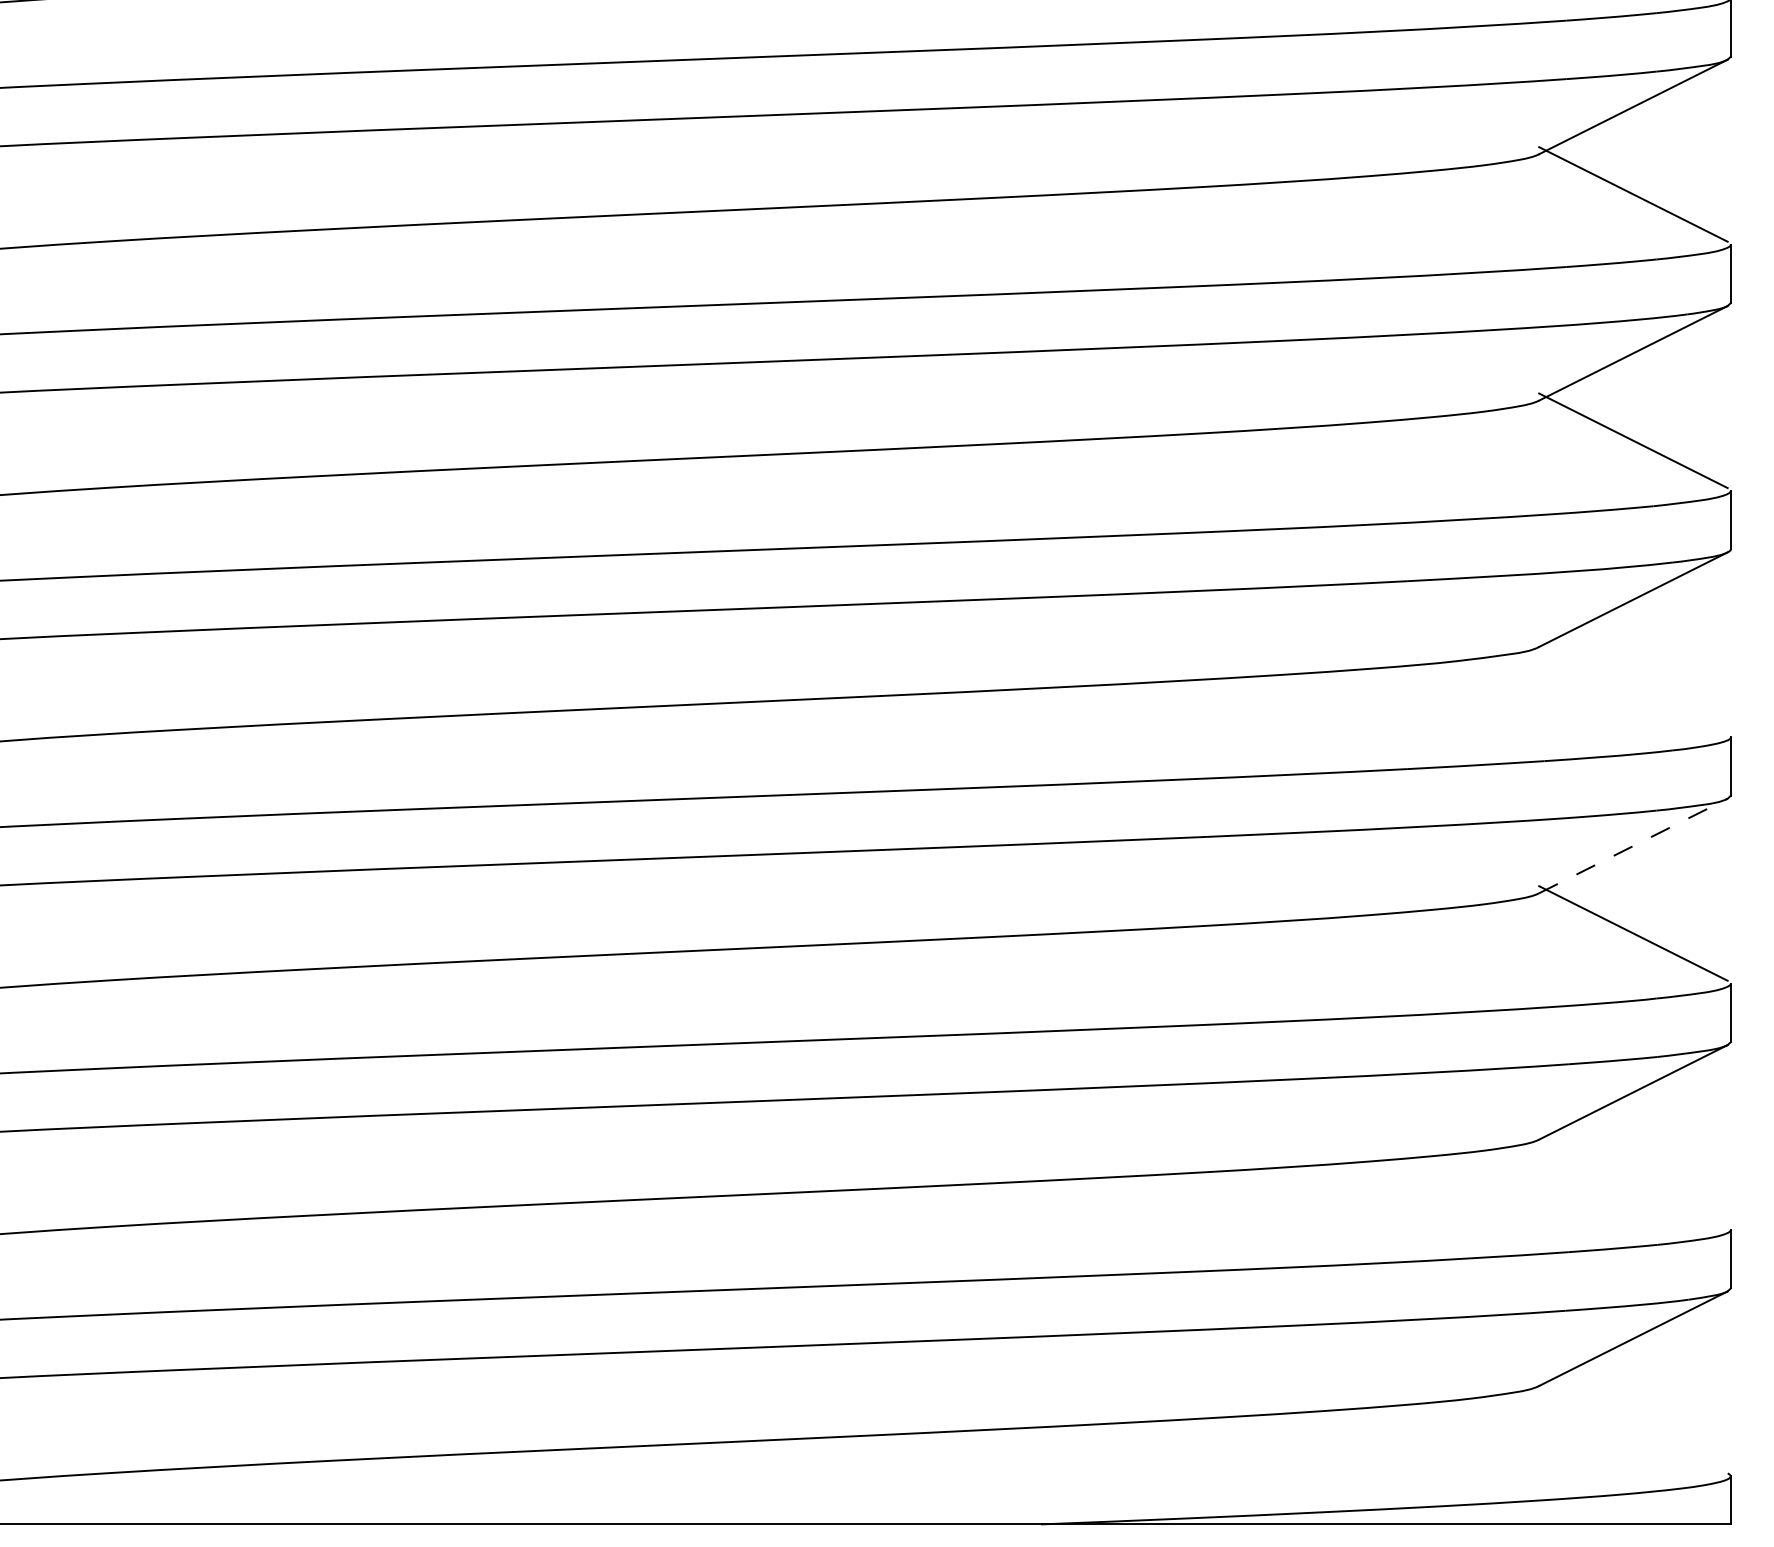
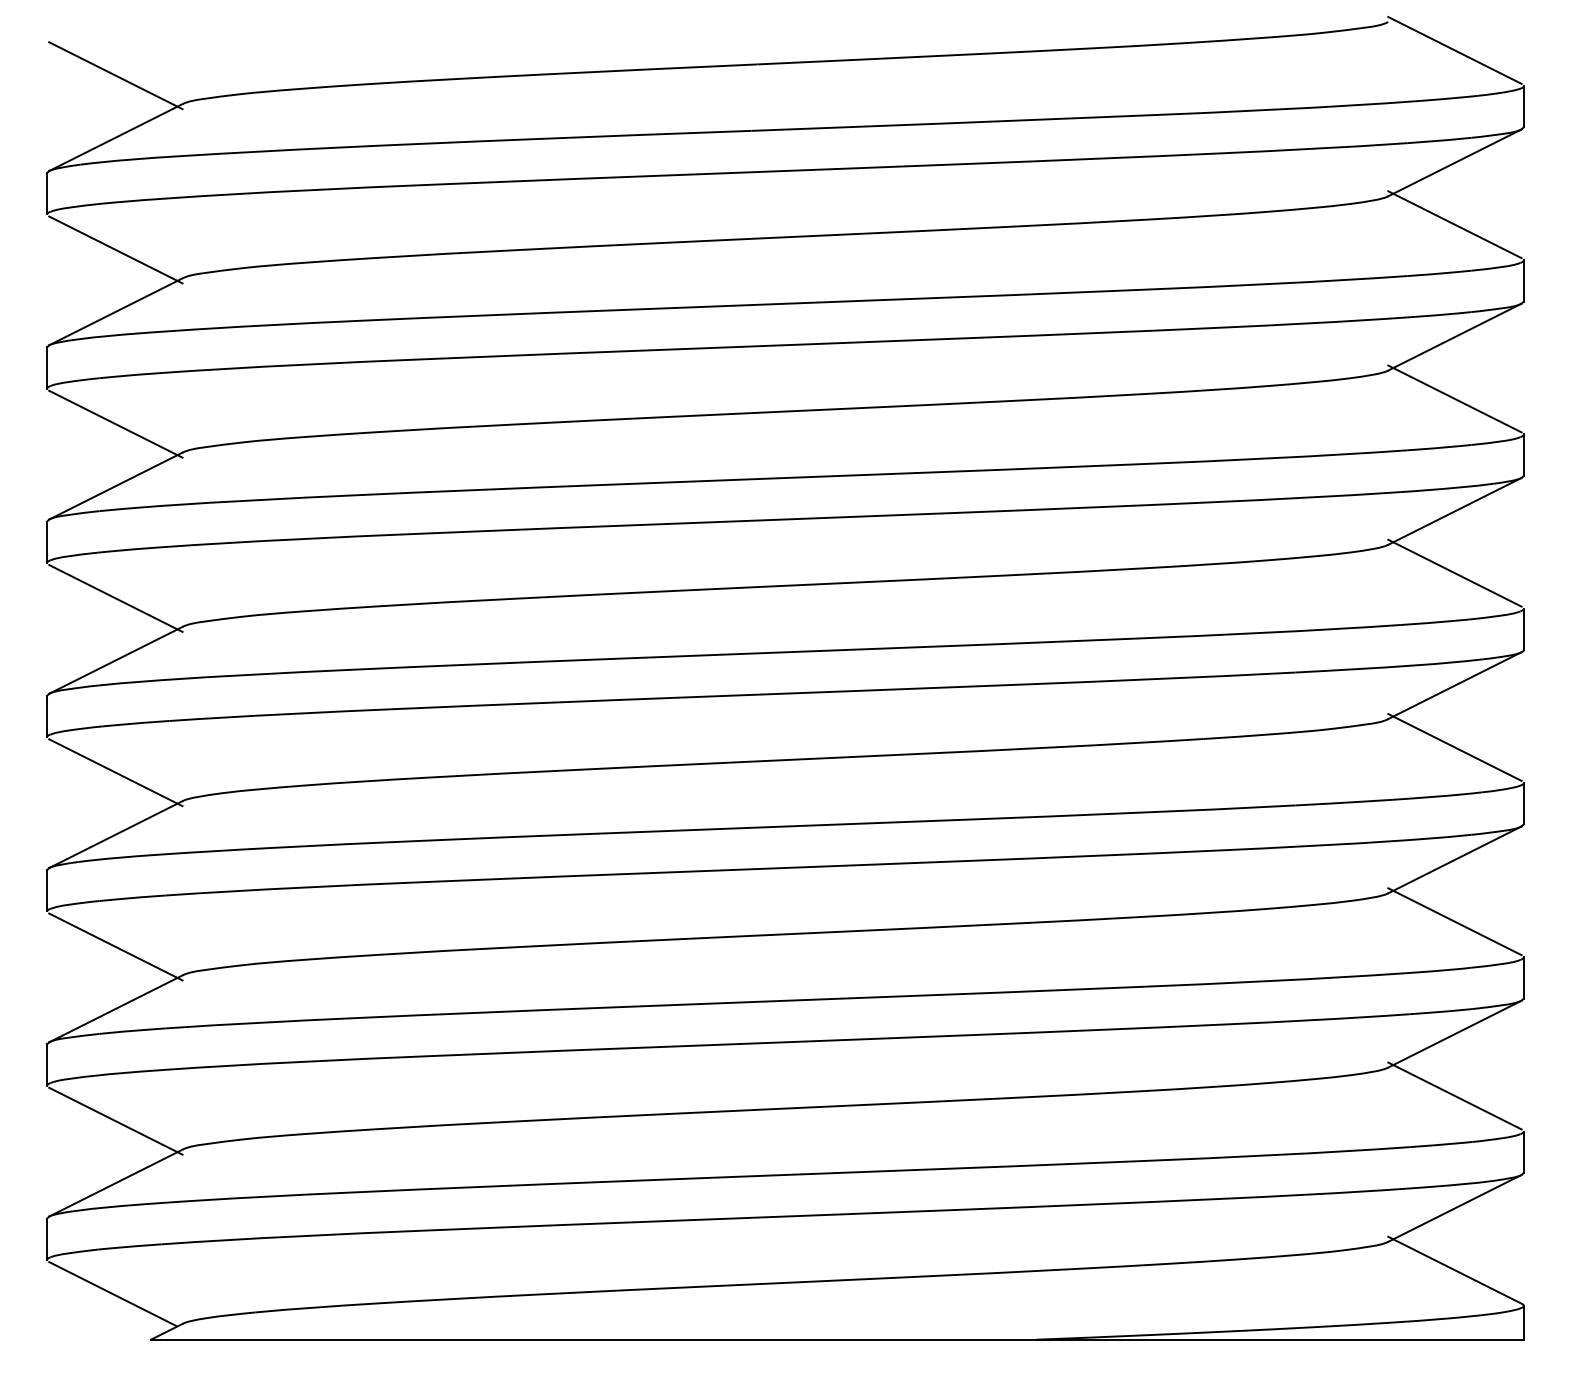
line: (1632, 687) -> (1454, 747), added
line: (1632, 845) -> (1454, 859), dashed -> solid
line: (1632, 1179) -> (1454, 1095), added
line: (1632, 1425) -> (1454, 1269), added

